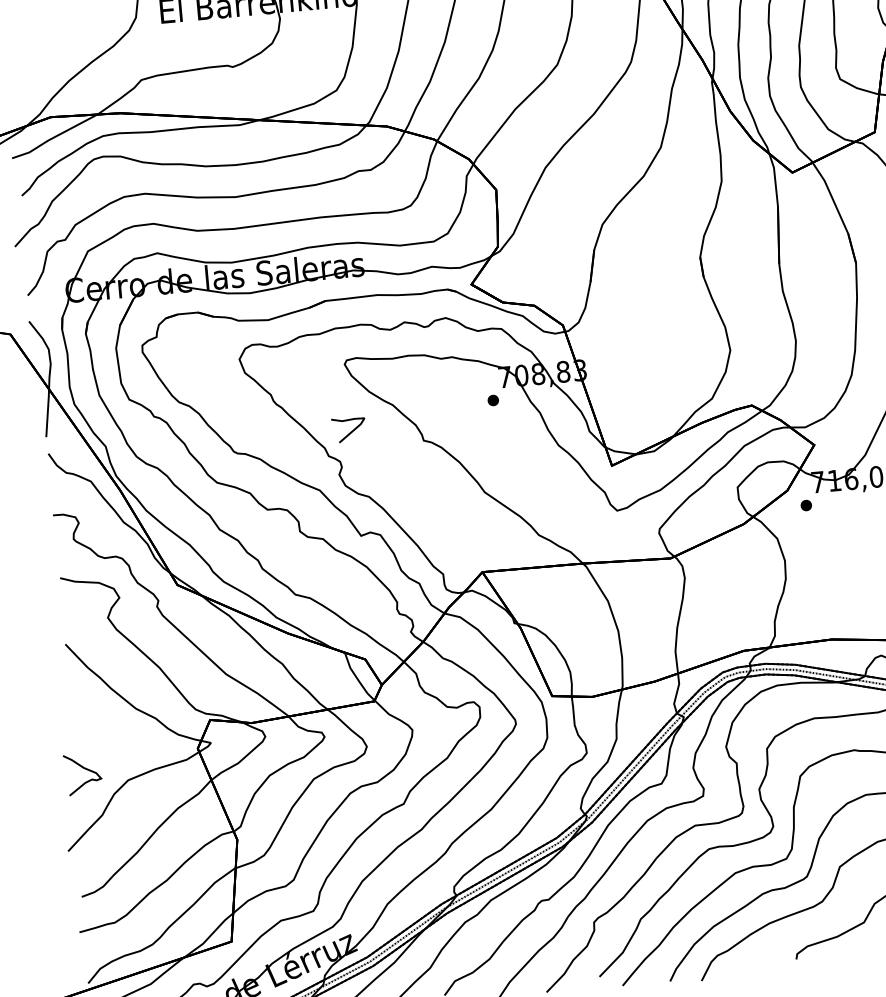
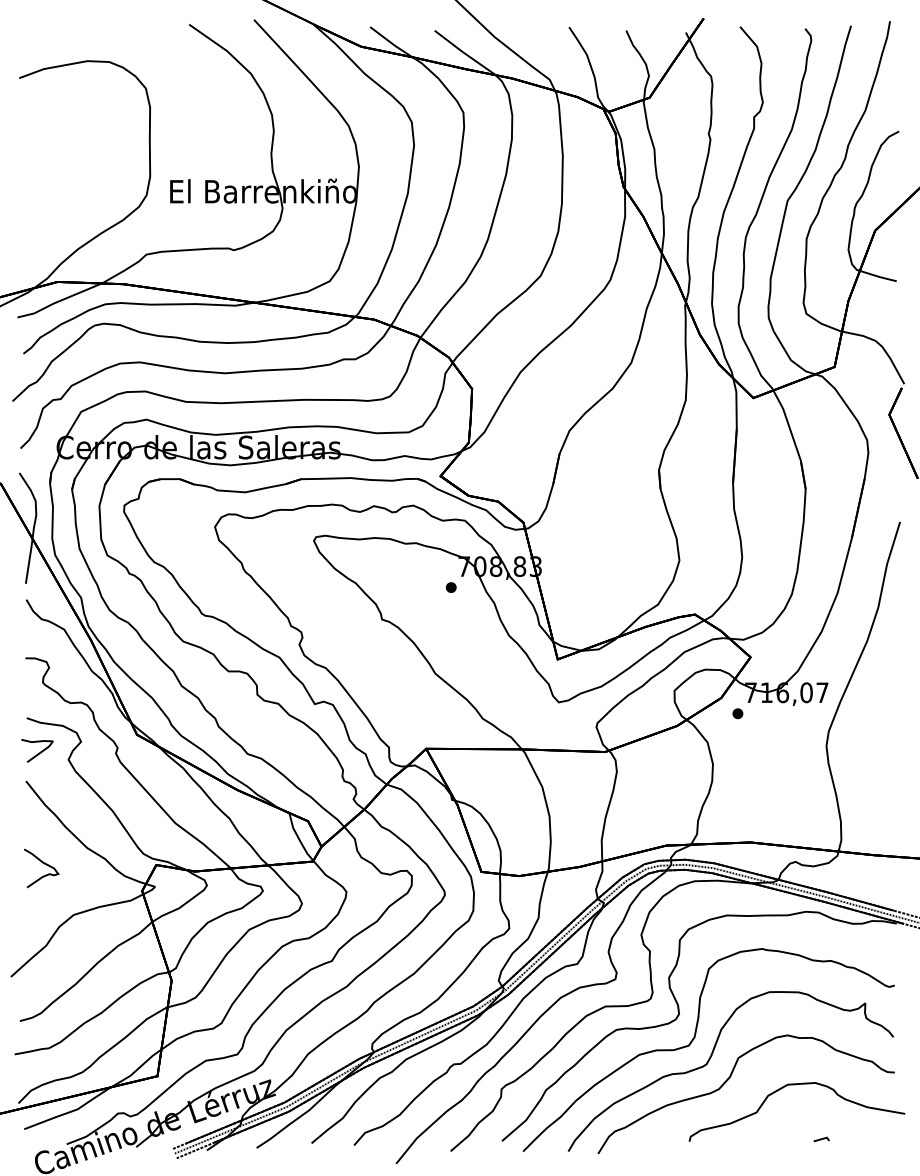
curve: (351, 431) -> (39, 752), moved
curve: (85, 769) -> (44, 864), moved

